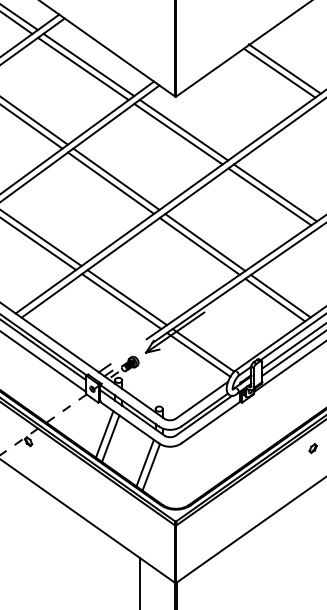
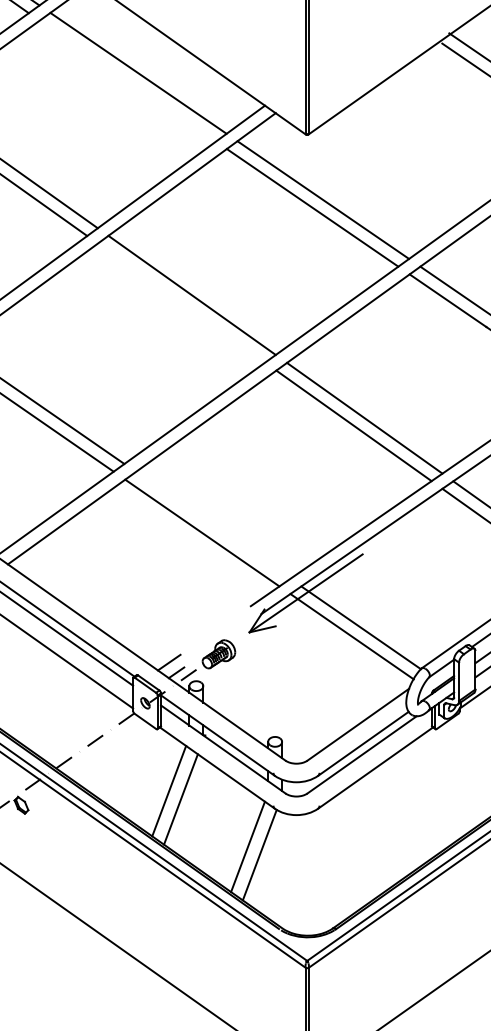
line: (83, 68) -> (128, 80), removed
line: (110, 182) -> (180, 301), removed
line: (127, 297) -> (213, 525), removed

